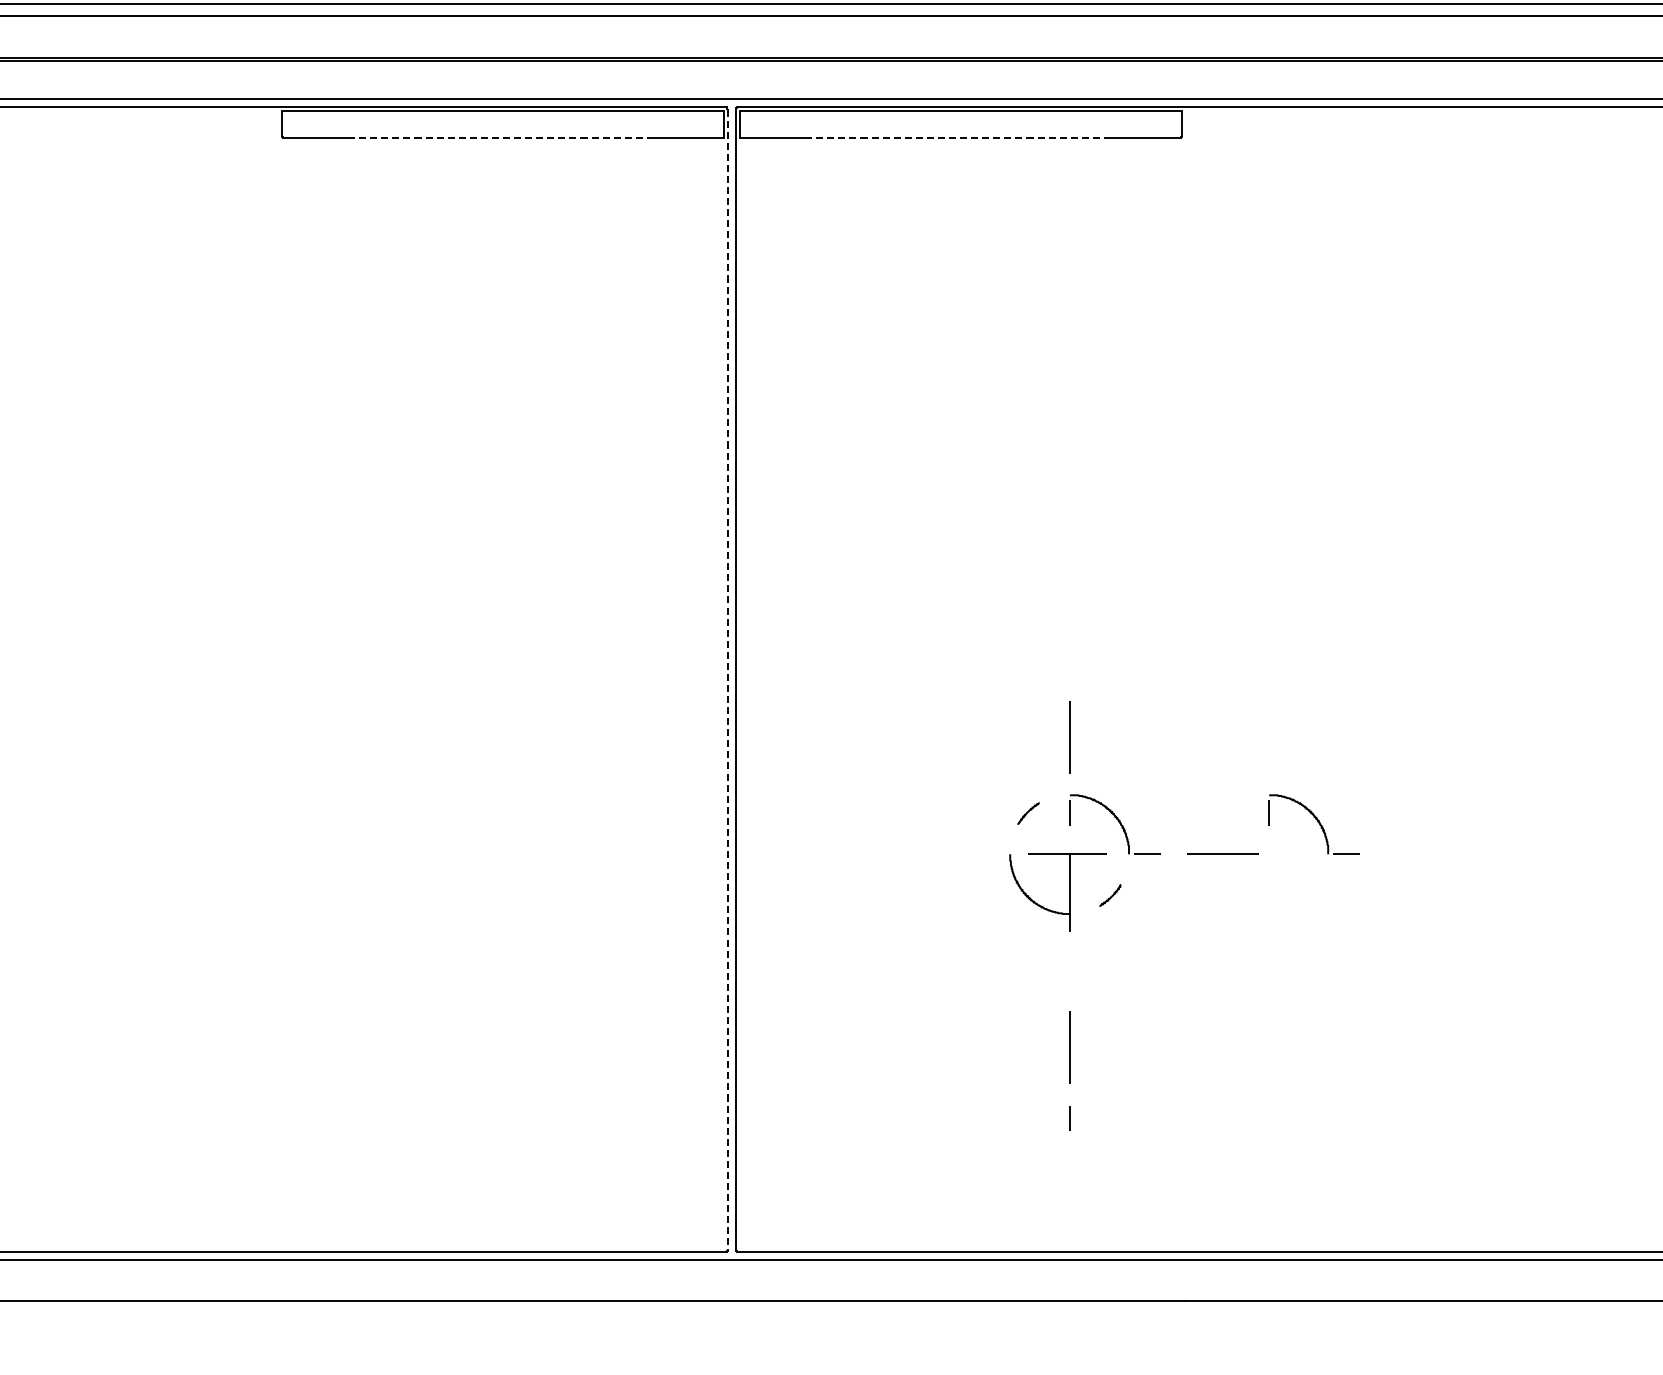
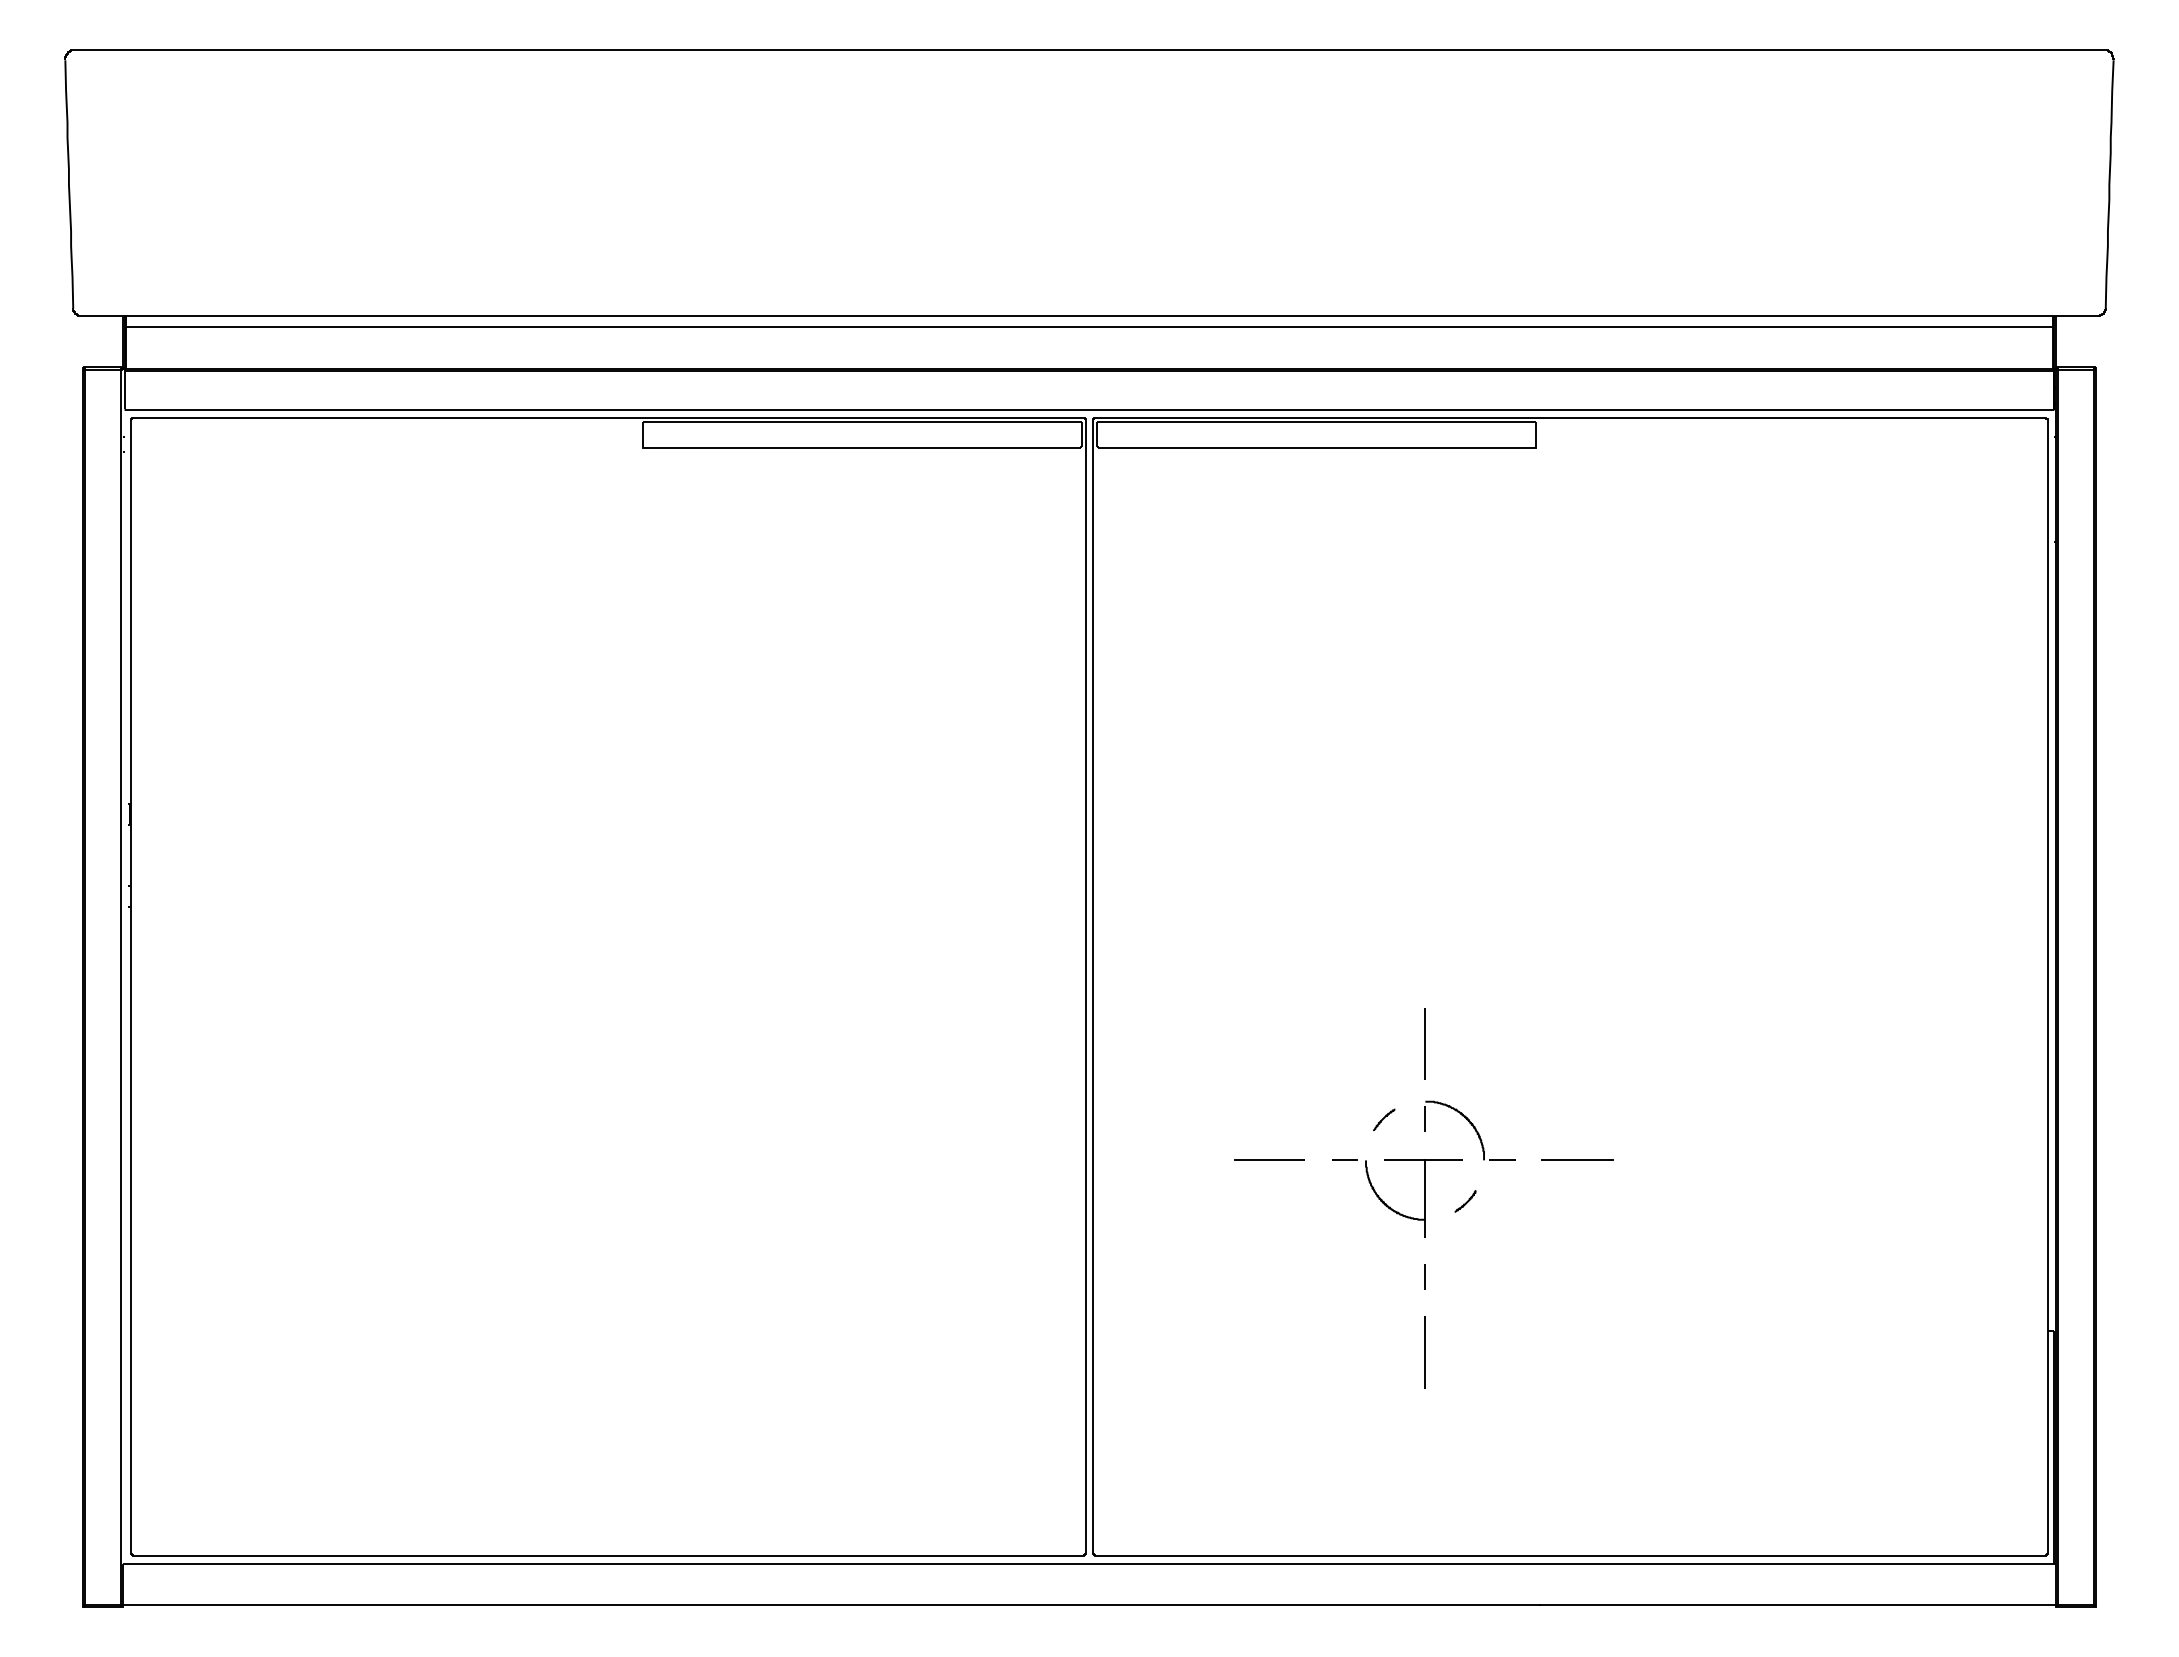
line: (502, 138) -> (861, 448), dashed -> solid
line: (960, 138) -> (1316, 448), dashed -> solid
line: (727, 680) -> (1085, 987), dashed -> solid
part: (1313, 824) -> (1667, 1130), removed
line: (913, 853) -> (1269, 1159), added
line: (988, 853) -> (1344, 1159), added
line: (1069, 1118) -> (1424, 1276), moved

